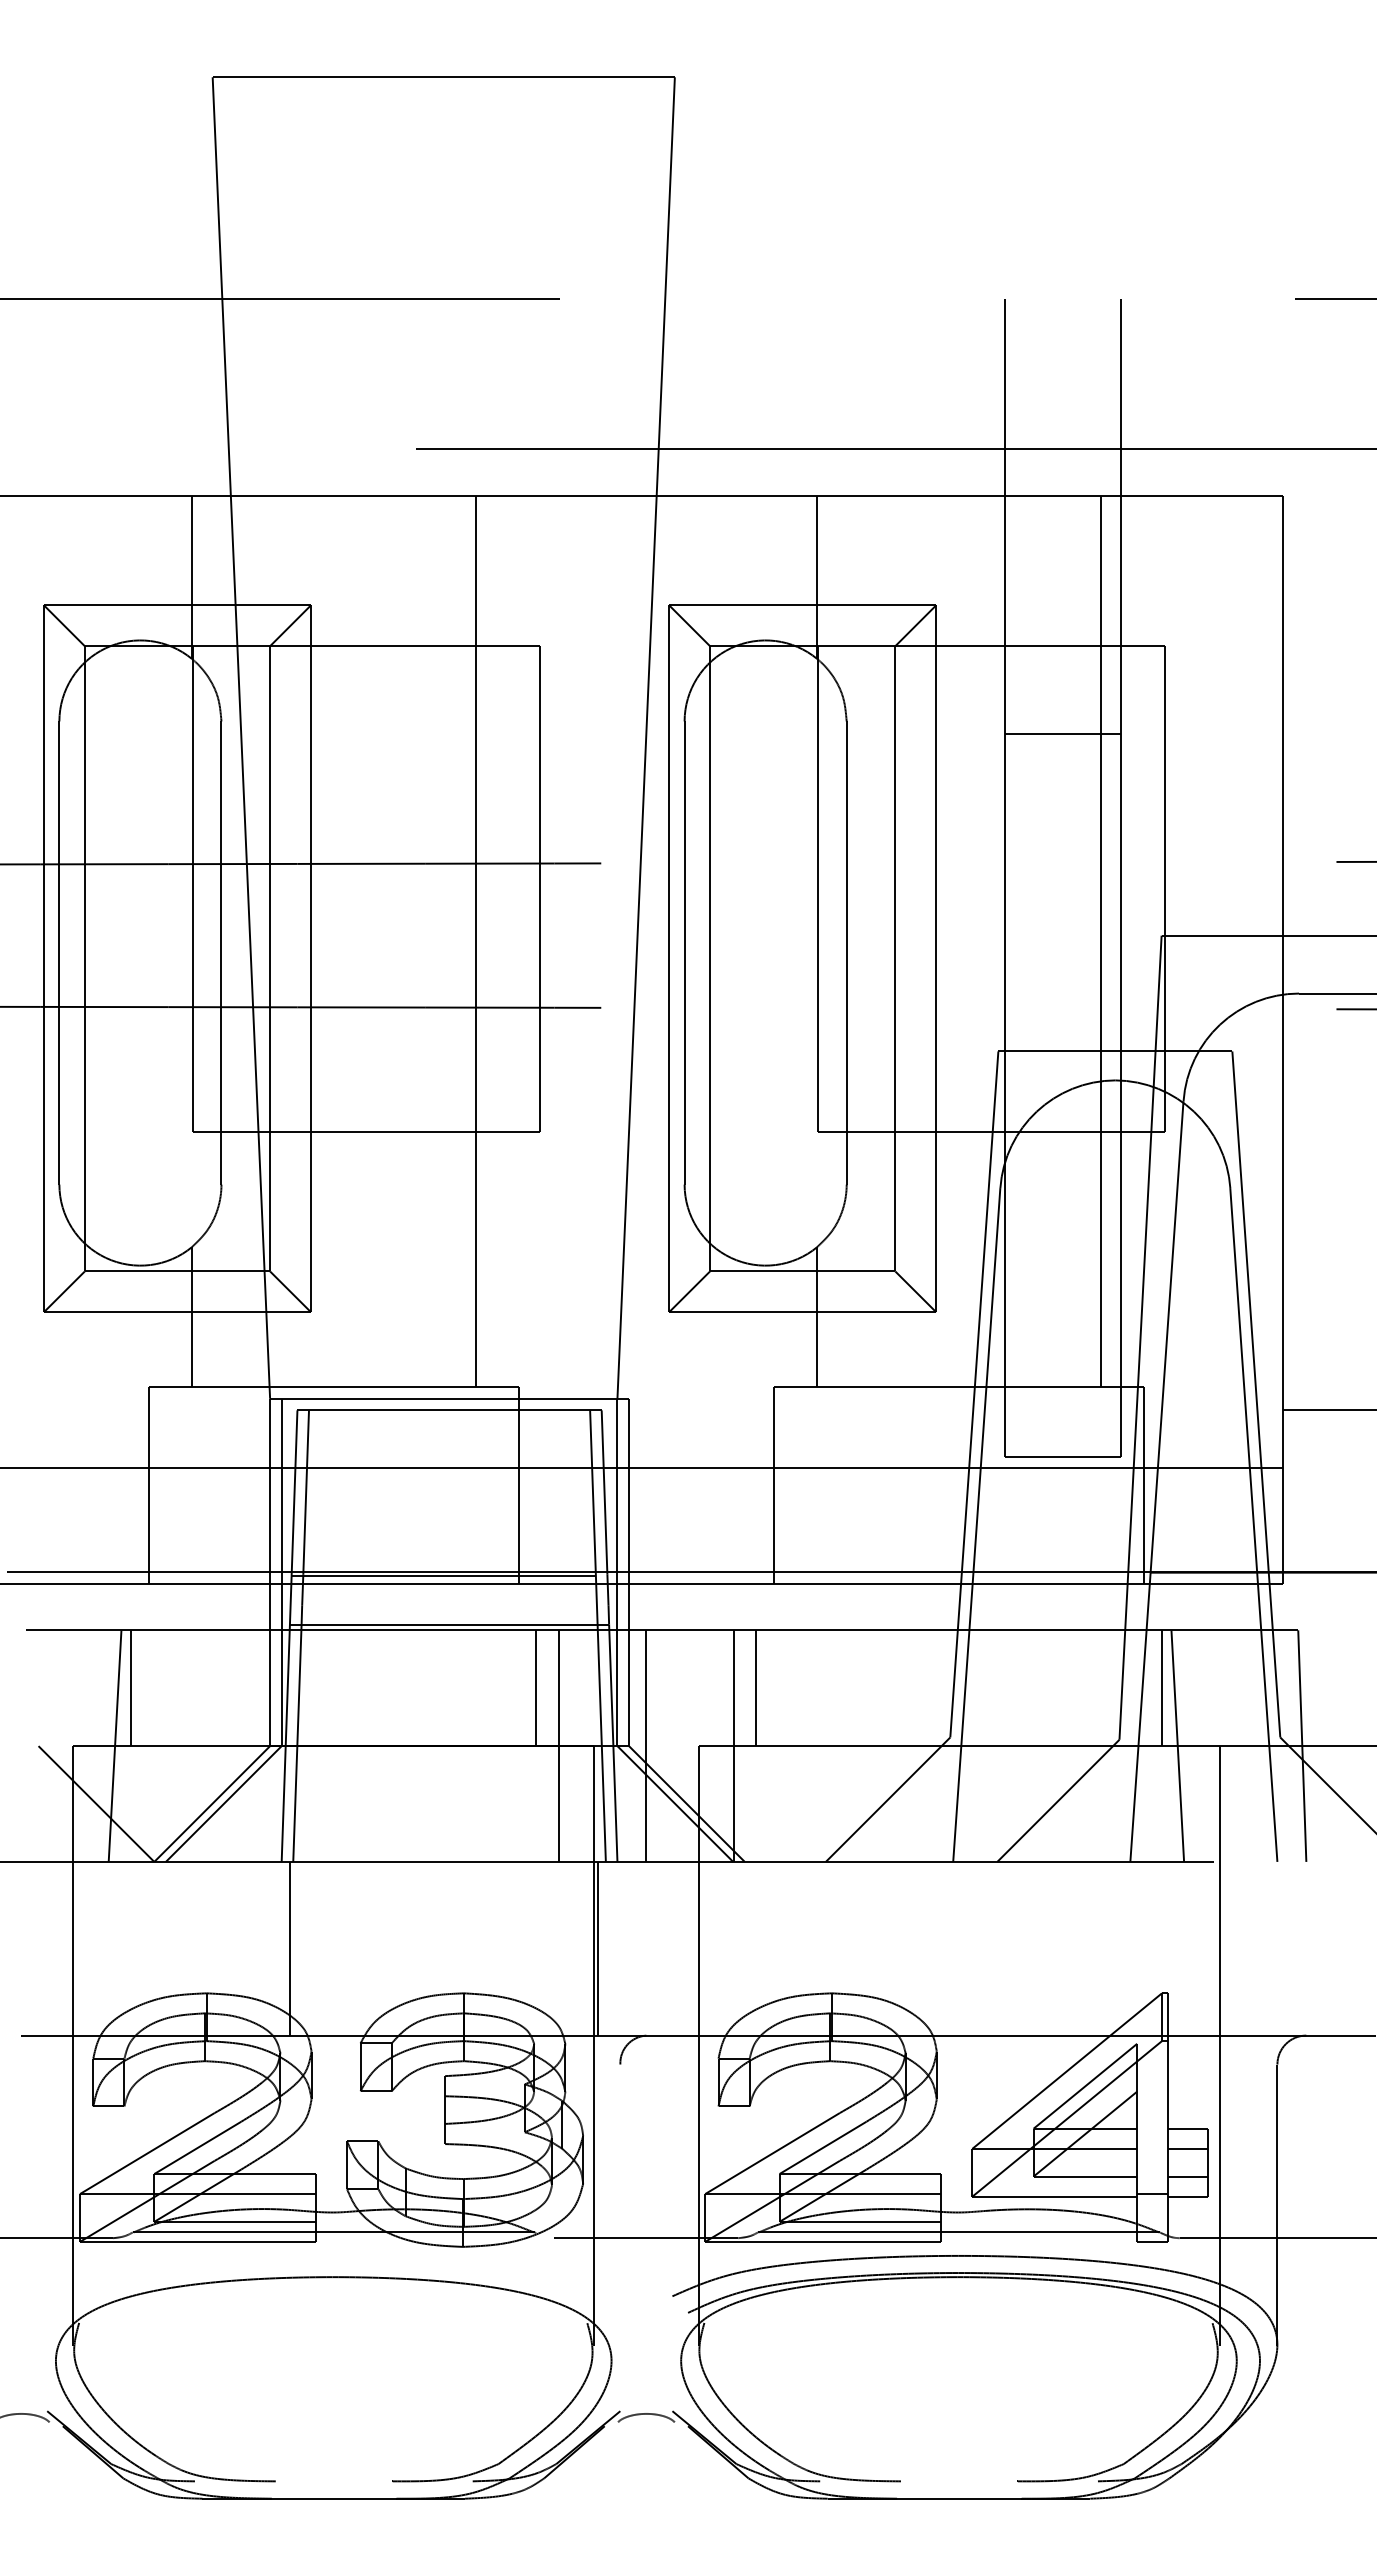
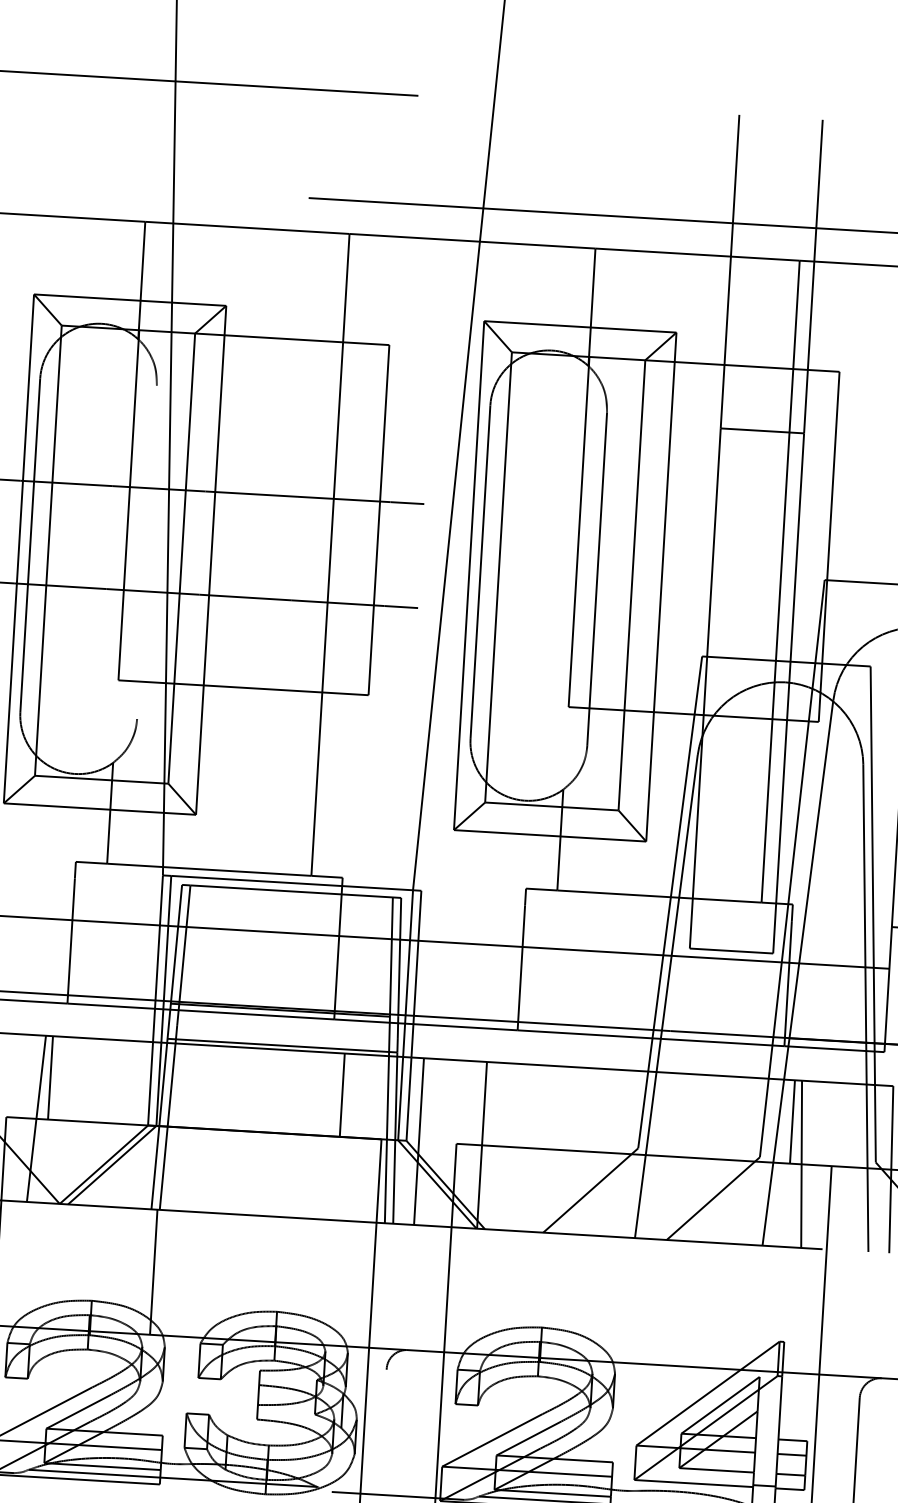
line: (221, 952) -> (147, 551), removed
line: (756, 1688) -> (500, 1104), removed
line: (558, 1745) -> (355, 1137), removed
line: (597, 1948) -> (375, 1285), removed

